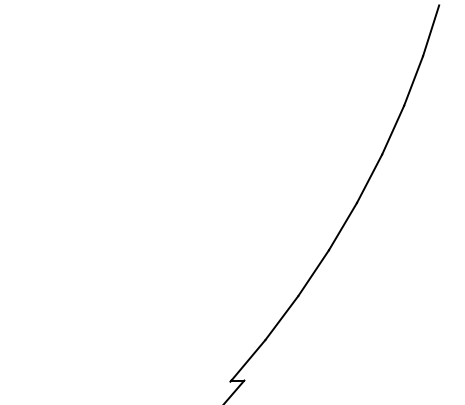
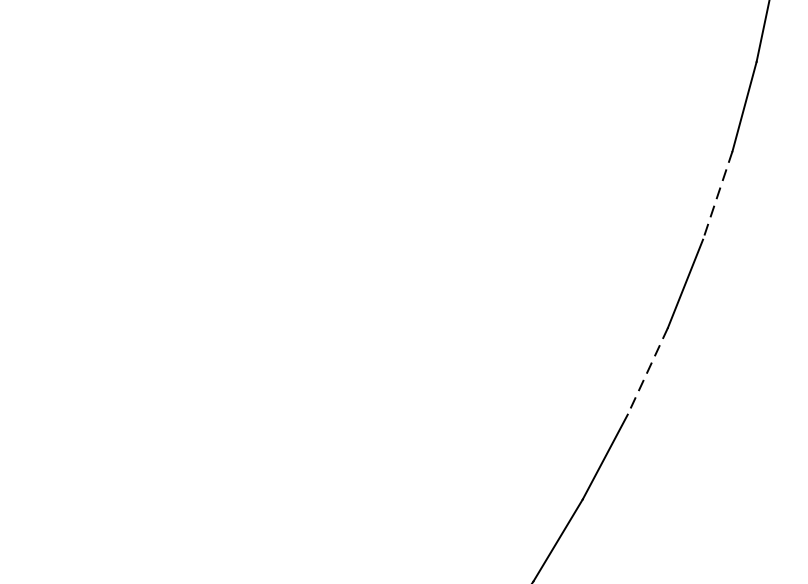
line: (393, 130) -> (718, 195), solid -> dashed
line: (342, 227) -> (647, 372), solid -> dashed

